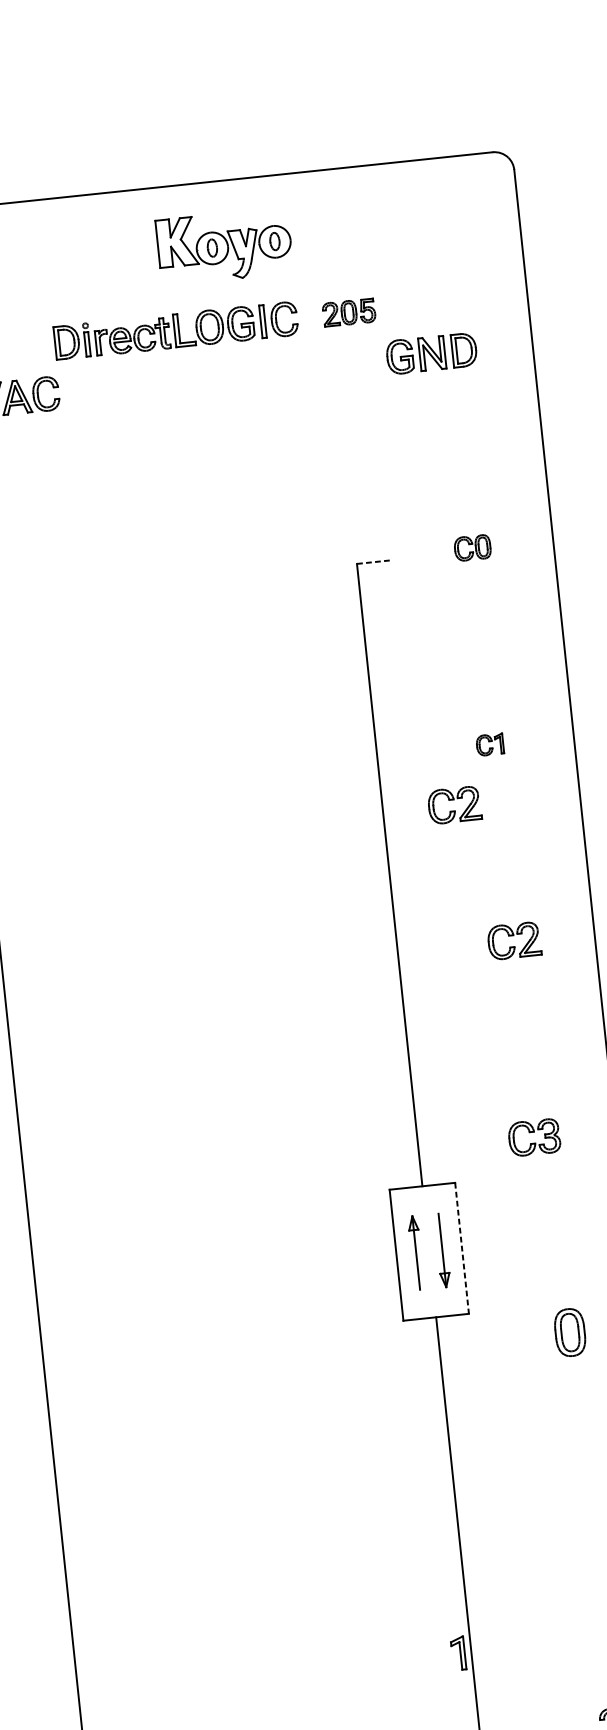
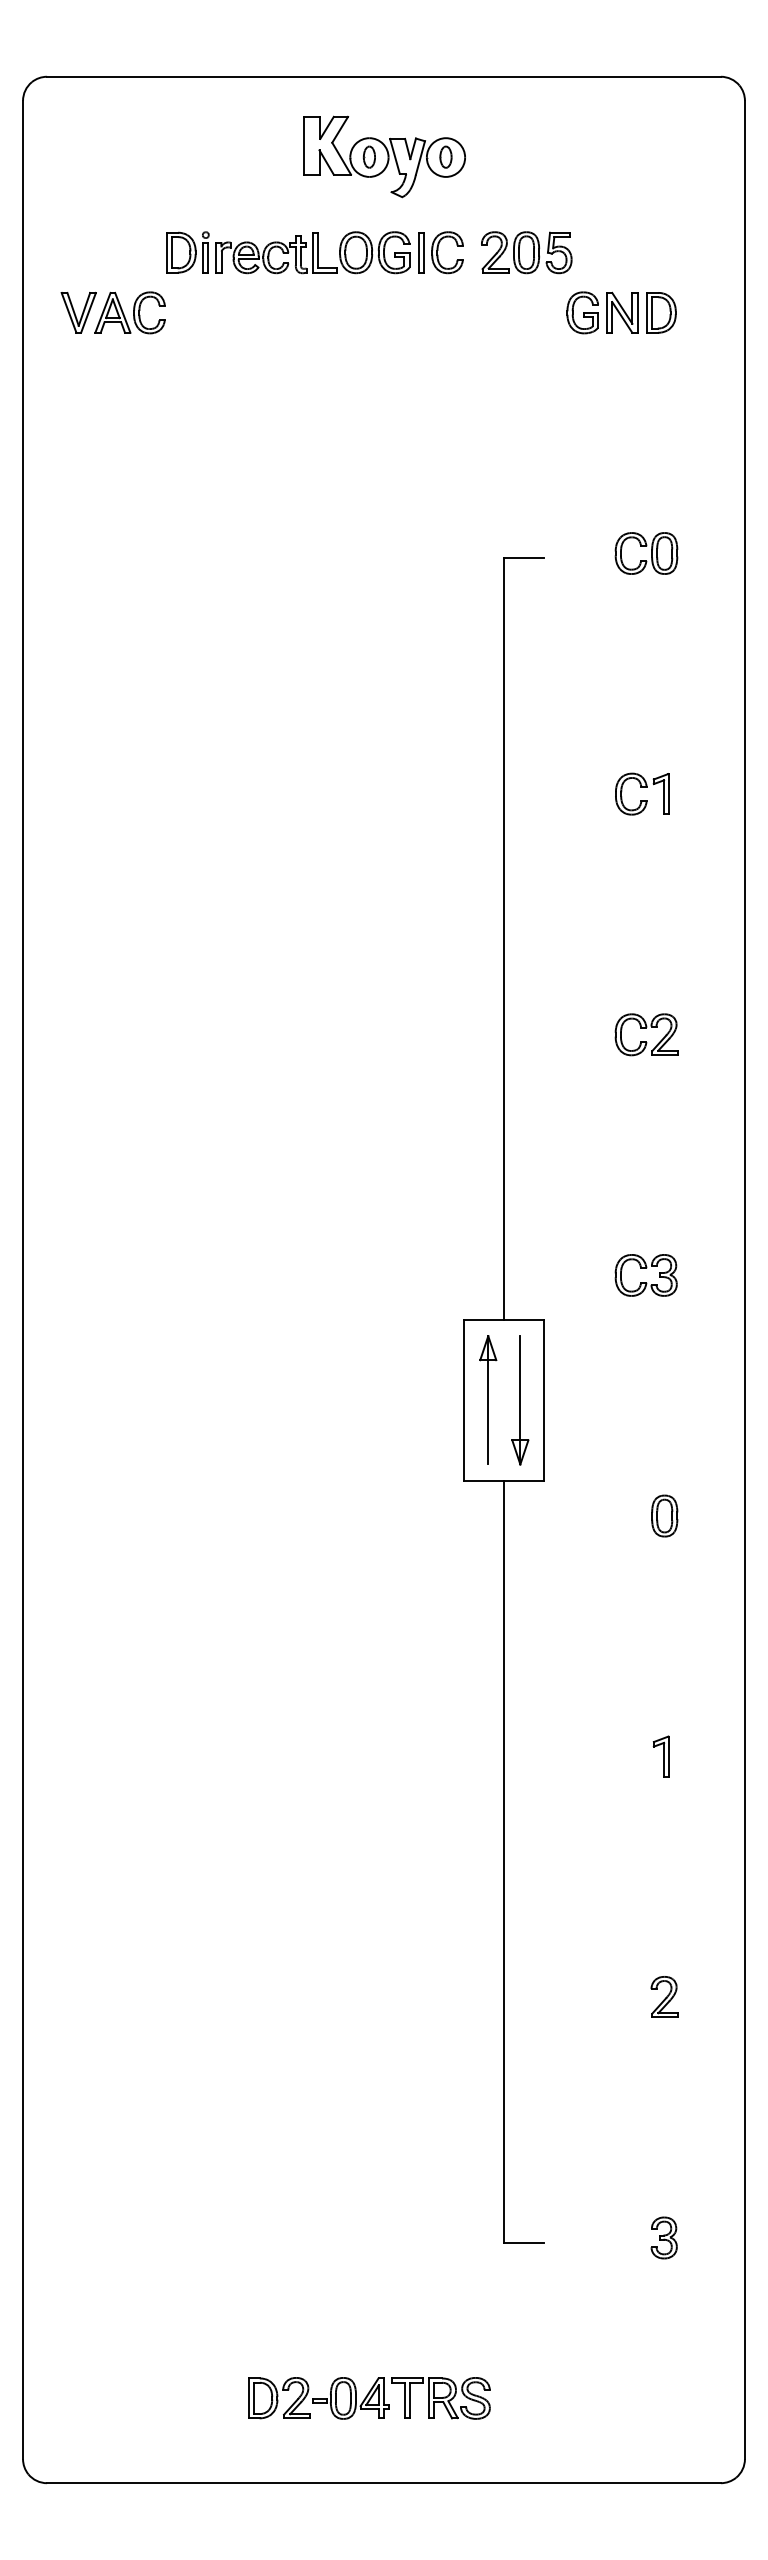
part: (348, 312) -> (526, 252), size x1.43
part: (472, 547) -> (646, 553), size x1.43
line: (372, 562) -> (523, 558), dashed -> solid
part: (490, 744) -> (642, 793), size x1.67
part: (454, 805) -> (591, 862), removed
line: (462, 1248) -> (544, 1400), dashed -> solid
part: (442, 1250) -> (520, 1400), size x1.43
part: (416, 1252) -> (488, 1399), size x1.43
part: (570, 1332) -> (664, 1515), size x0.71
part: (457, 1653) -> (660, 1756), moved

